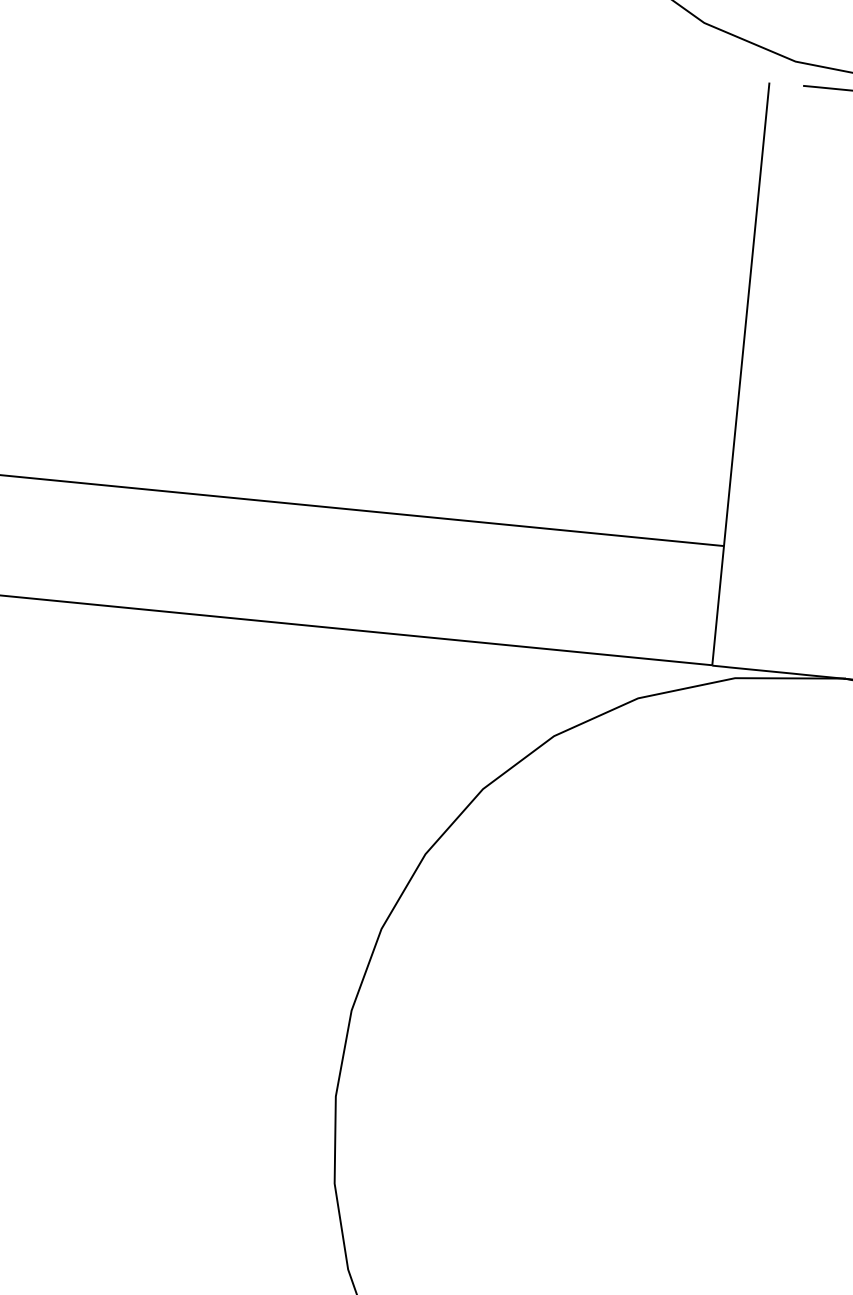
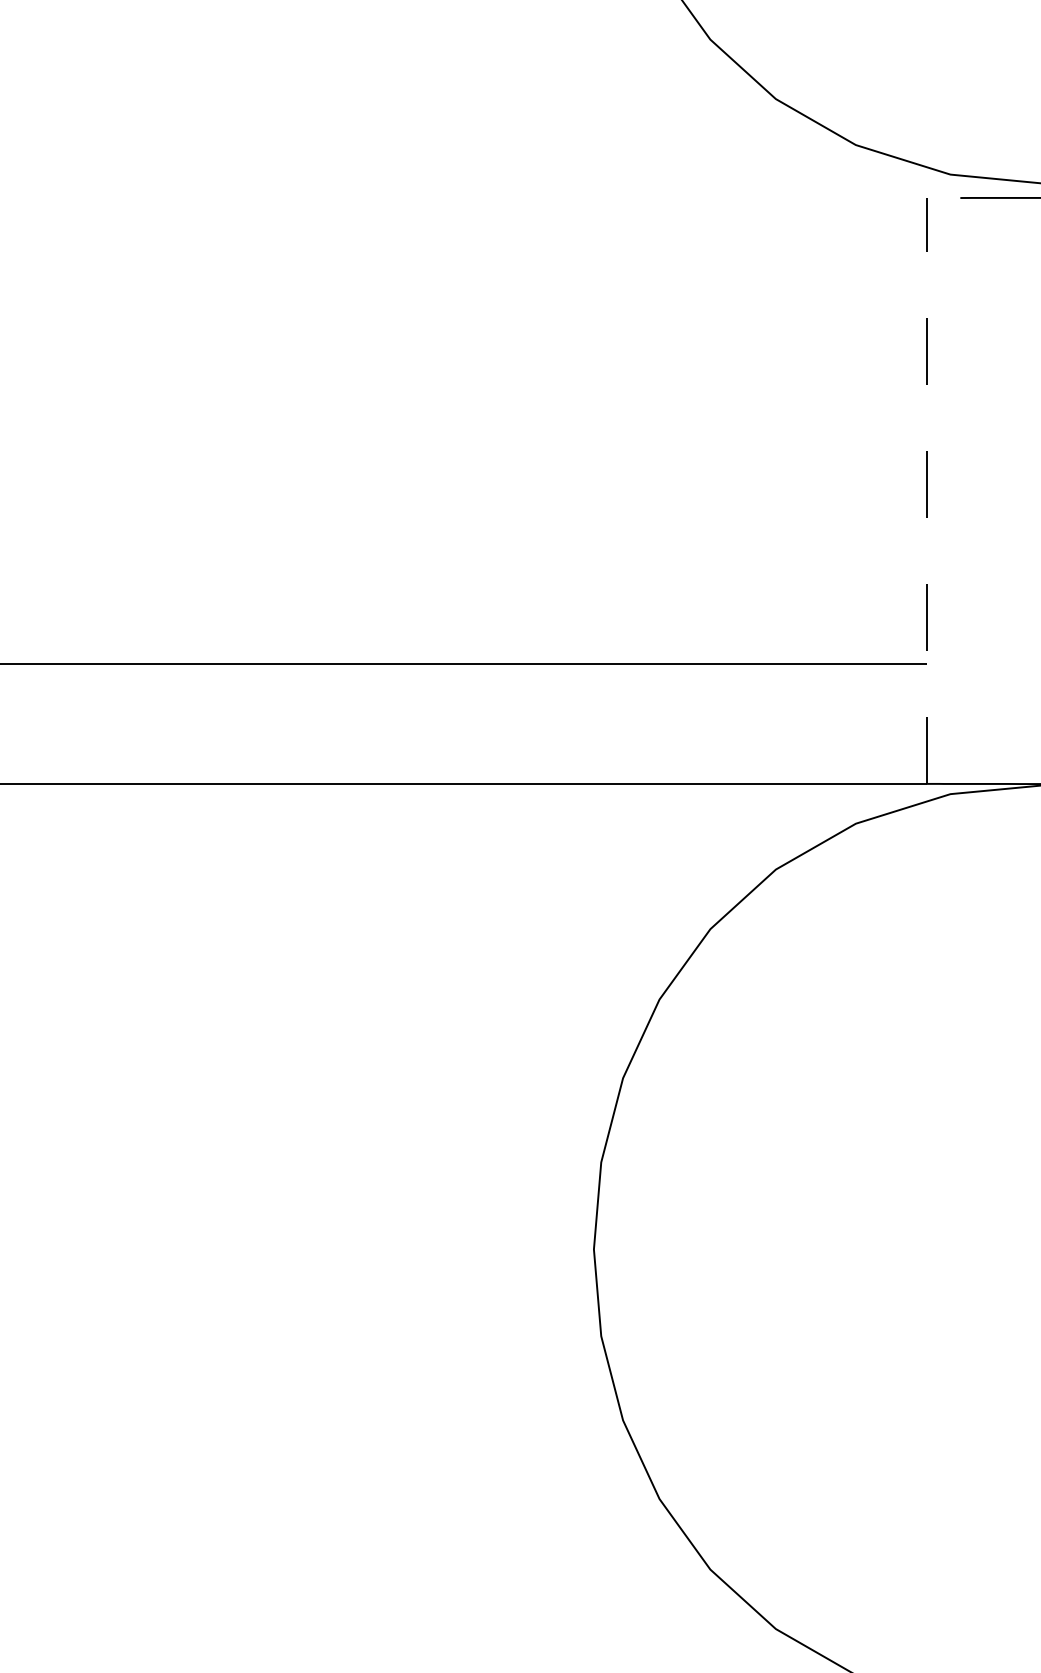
line: (740, 373) -> (926, 490), solid -> dashed

